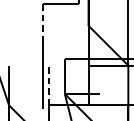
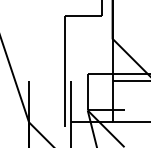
line: (43, 22) -> (65, 35), dashed -> solid
line: (48, 85) -> (70, 101), dashed -> solid

